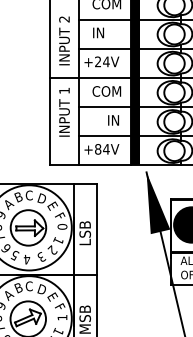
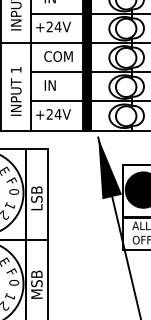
text: (64, 112) -> (16, 91), moved
text: (113, 120) -> (50, 85), moved
text: (98, 149) -> (50, 114), +84V -> +24V
text: (62, 317) -> (14, 282), 1 -> 0

